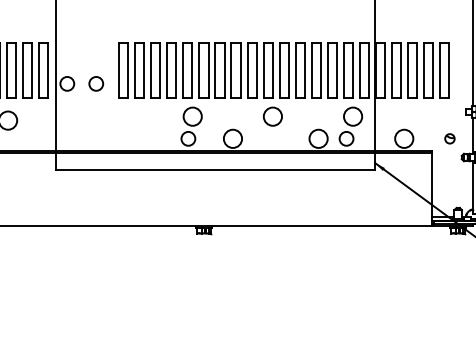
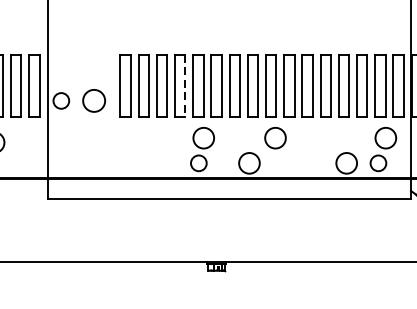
line: (176, 70) -> (185, 85), solid -> dashed
circle: (96, 83) -> (94, 100), size x1.4
circle: (272, 116) -> (275, 137), moved

